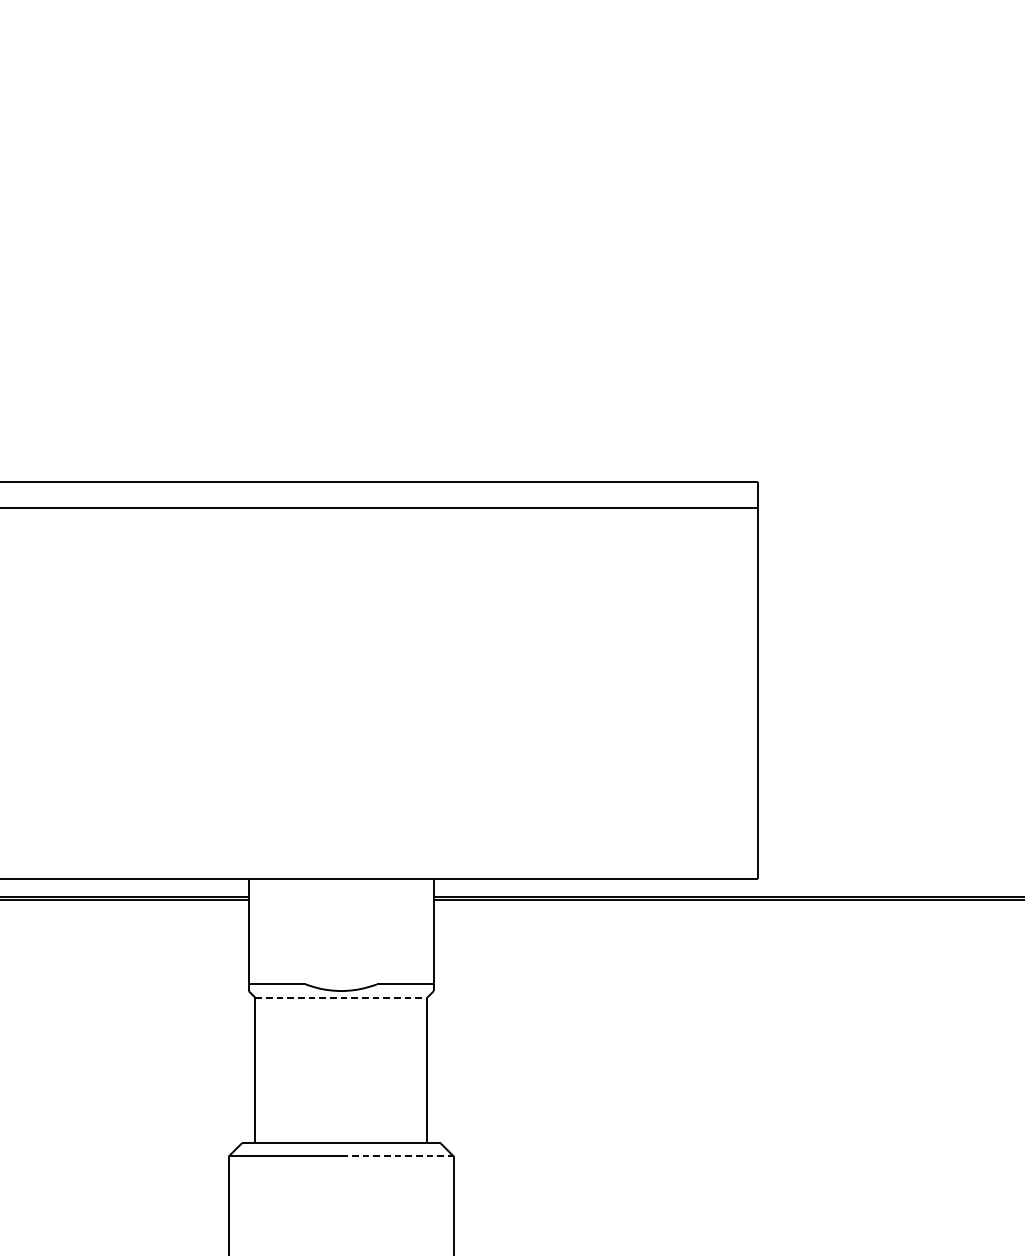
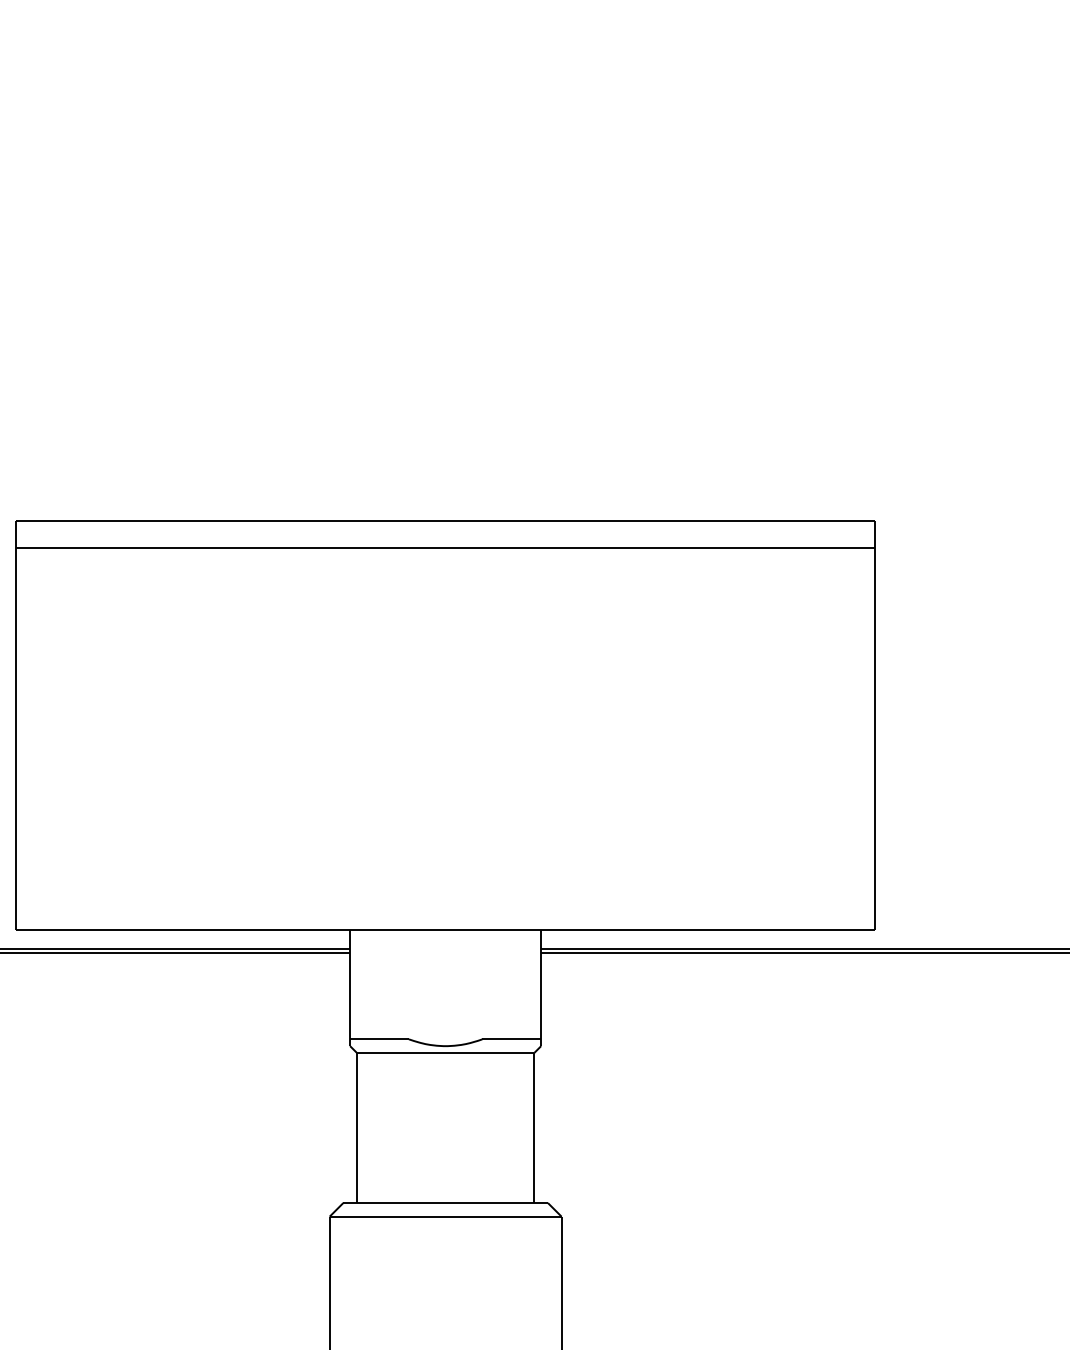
line: (341, 997) -> (445, 1052), dashed -> solid
line: (397, 1156) -> (503, 1216), dashed -> solid

